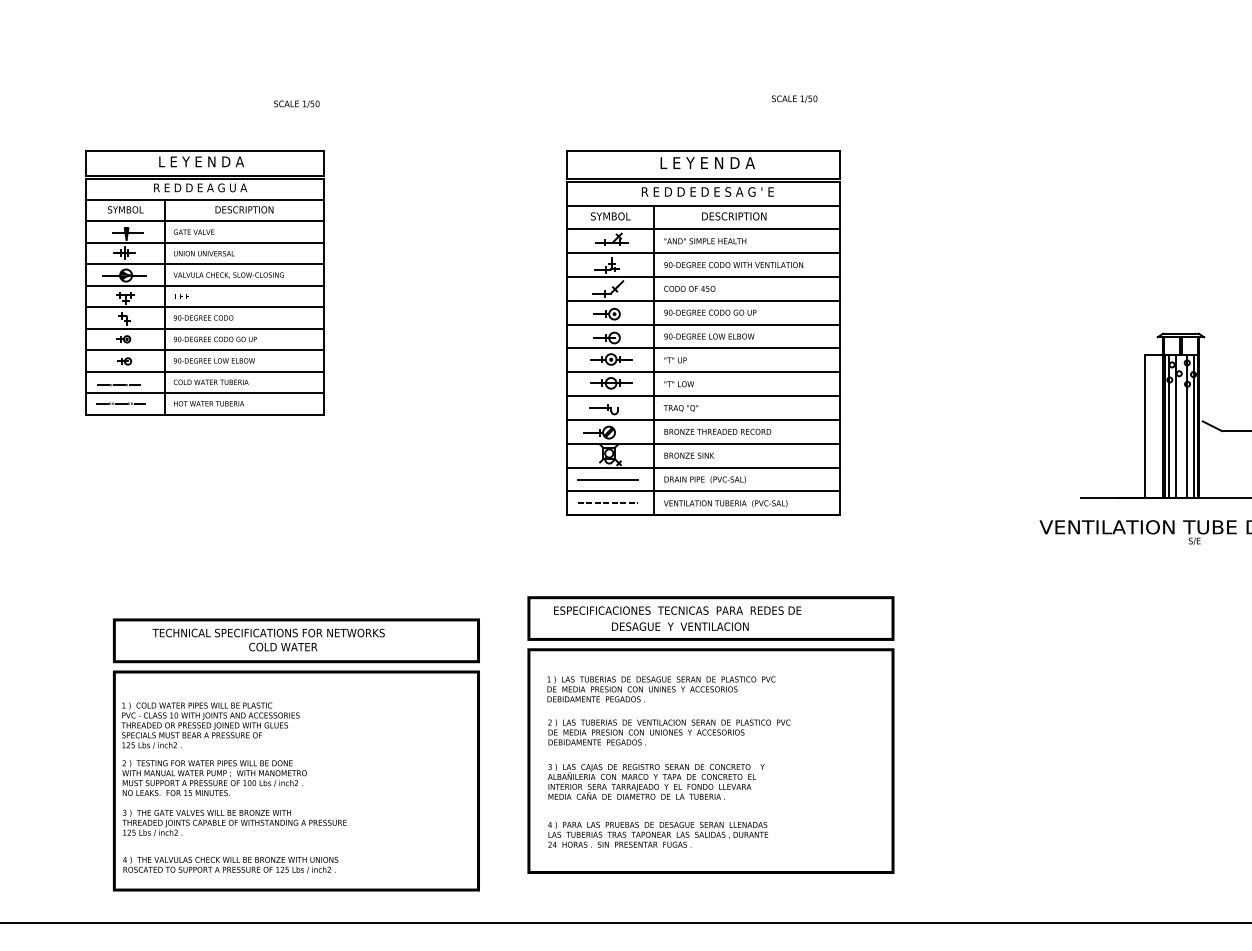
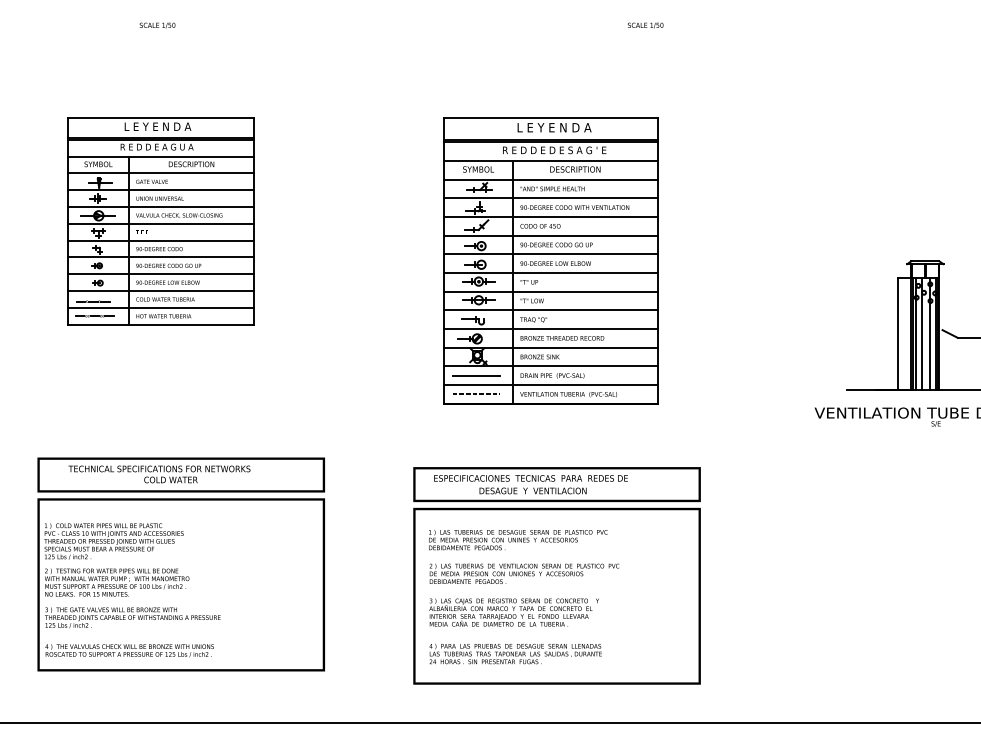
text: (794, 99) -> (645, 25), moved
text: (296, 104) -> (157, 25), moved
text: (295, 754) -> (180, 564), moved

